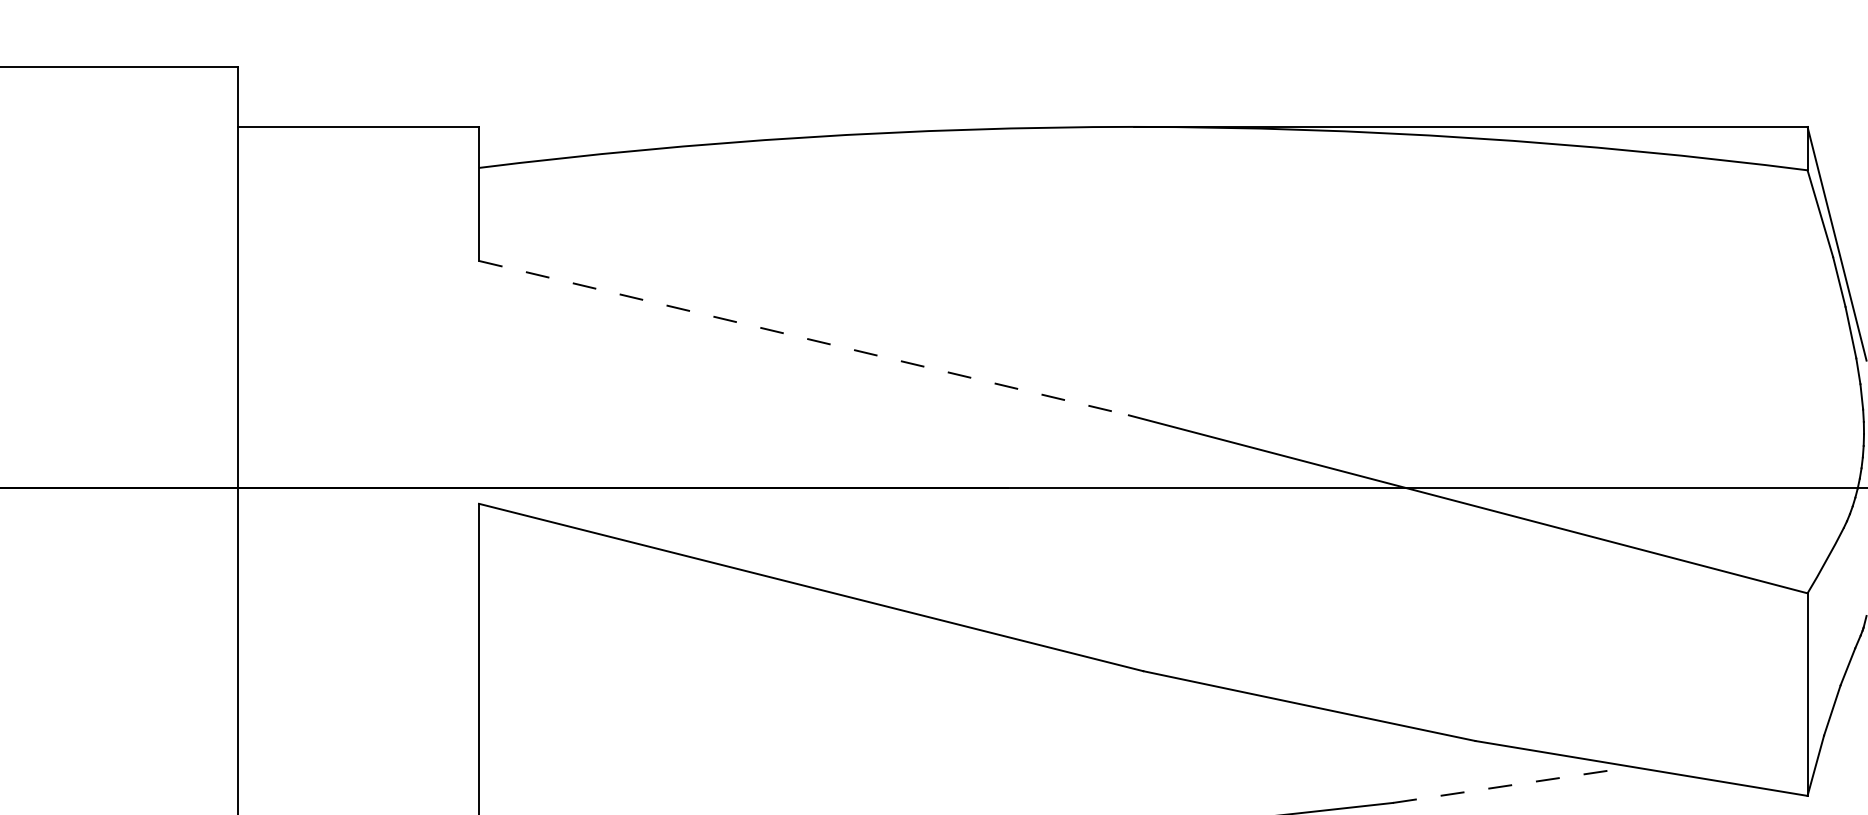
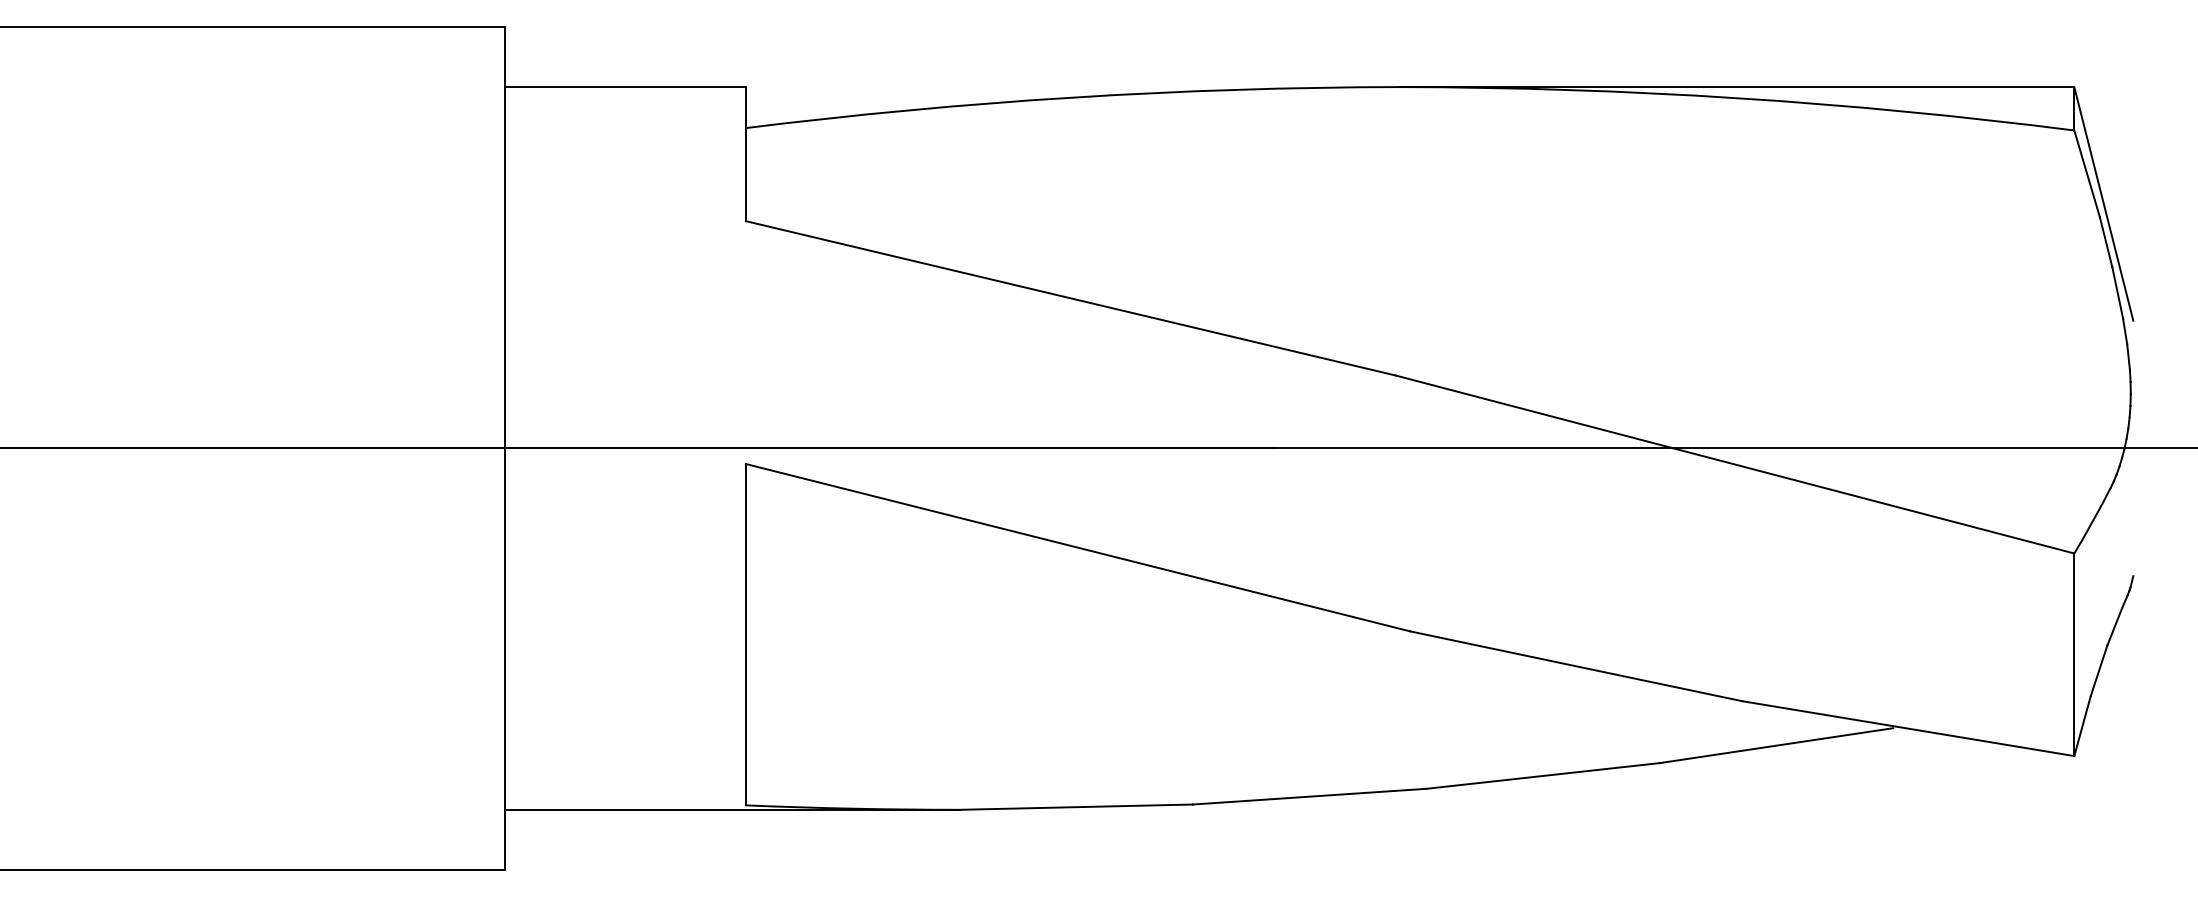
line: (803, 338) -> (1070, 298), dashed -> solid
line: (1509, 785) -> (1776, 745), dashed -> solid

